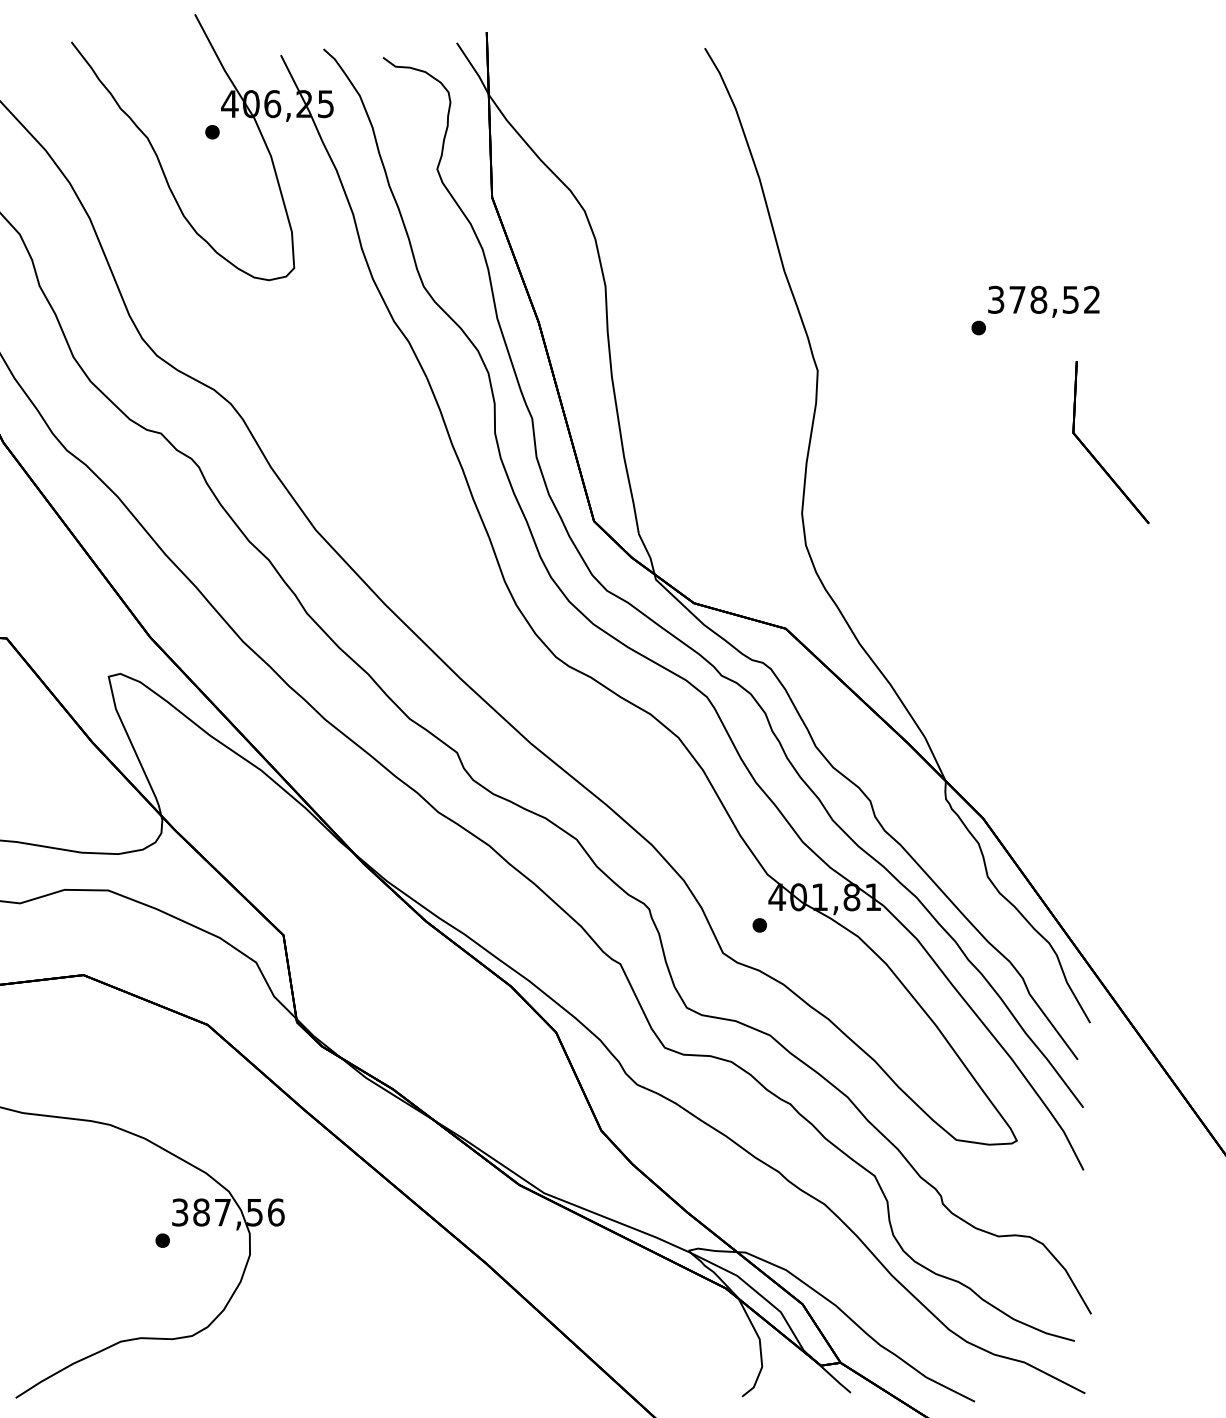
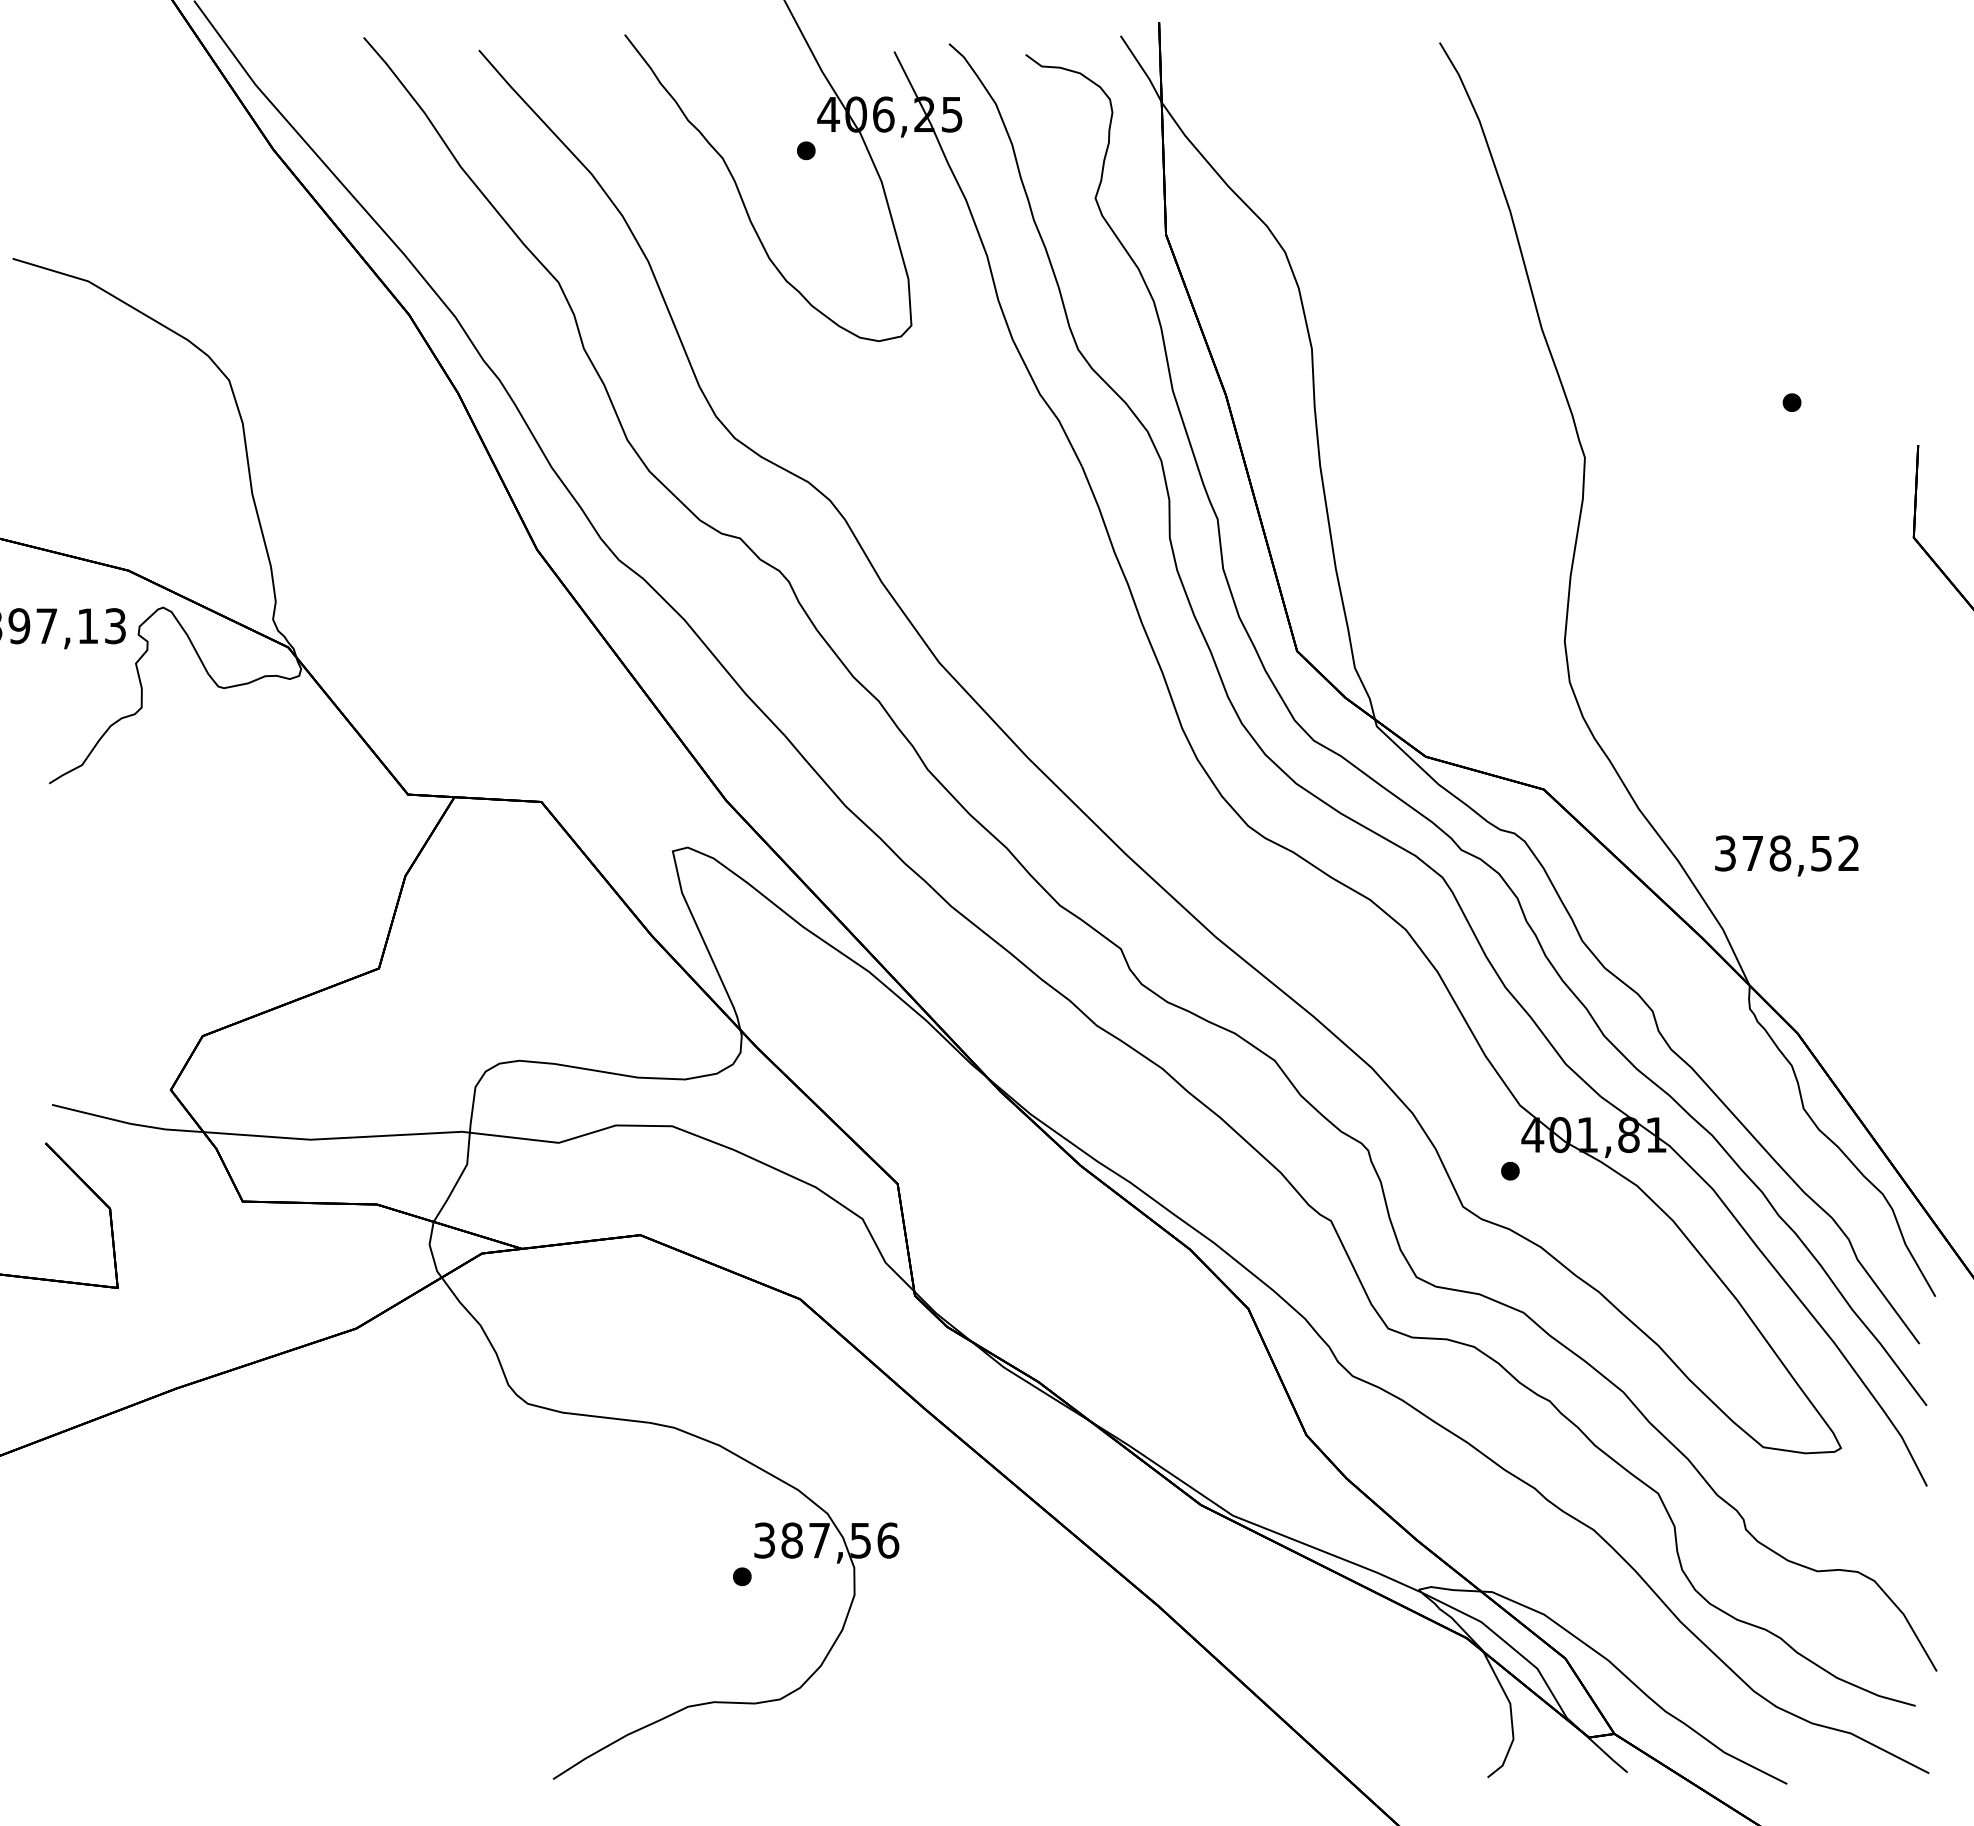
text: (1043, 301) -> (1786, 855), moved

